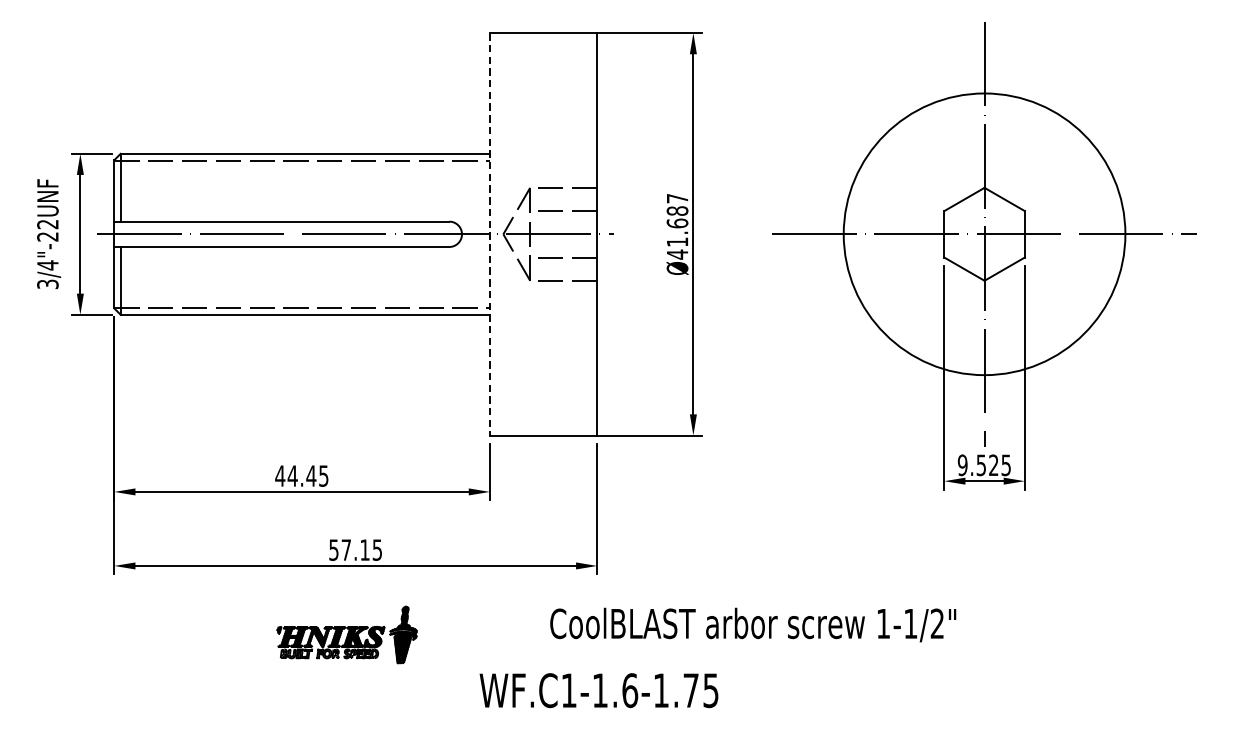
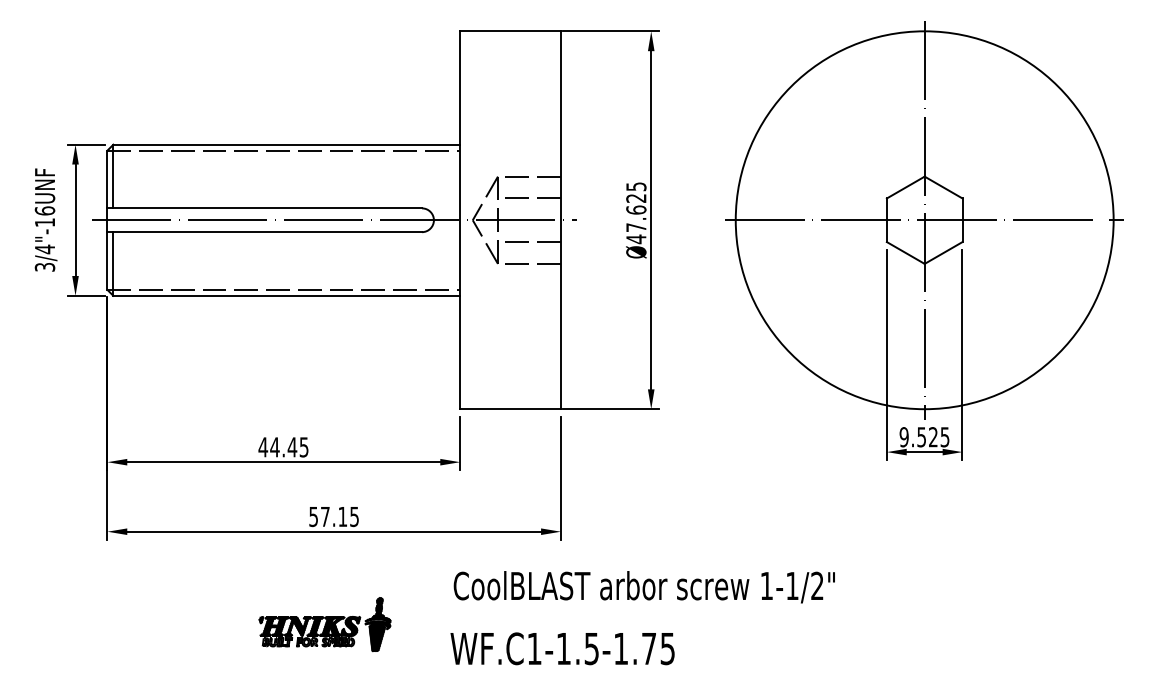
text: (677, 219) -> (636, 206), 41.687 -> 47.625
text: (47, 230) -> (44, 216), 3/4"-22UNF -> 3/4"-16UNF
line: (490, 234) -> (460, 220), dashed -> solid
circle: (984, 234) -> (924, 220), size x1.43
text: (752, 625) -> (643, 587), moved
part: (346, 634) -> (324, 624), moved
text: (629, 690) -> (591, 648), WF.C1-1.6-1.75 -> WF.C1-1.5-1.75

